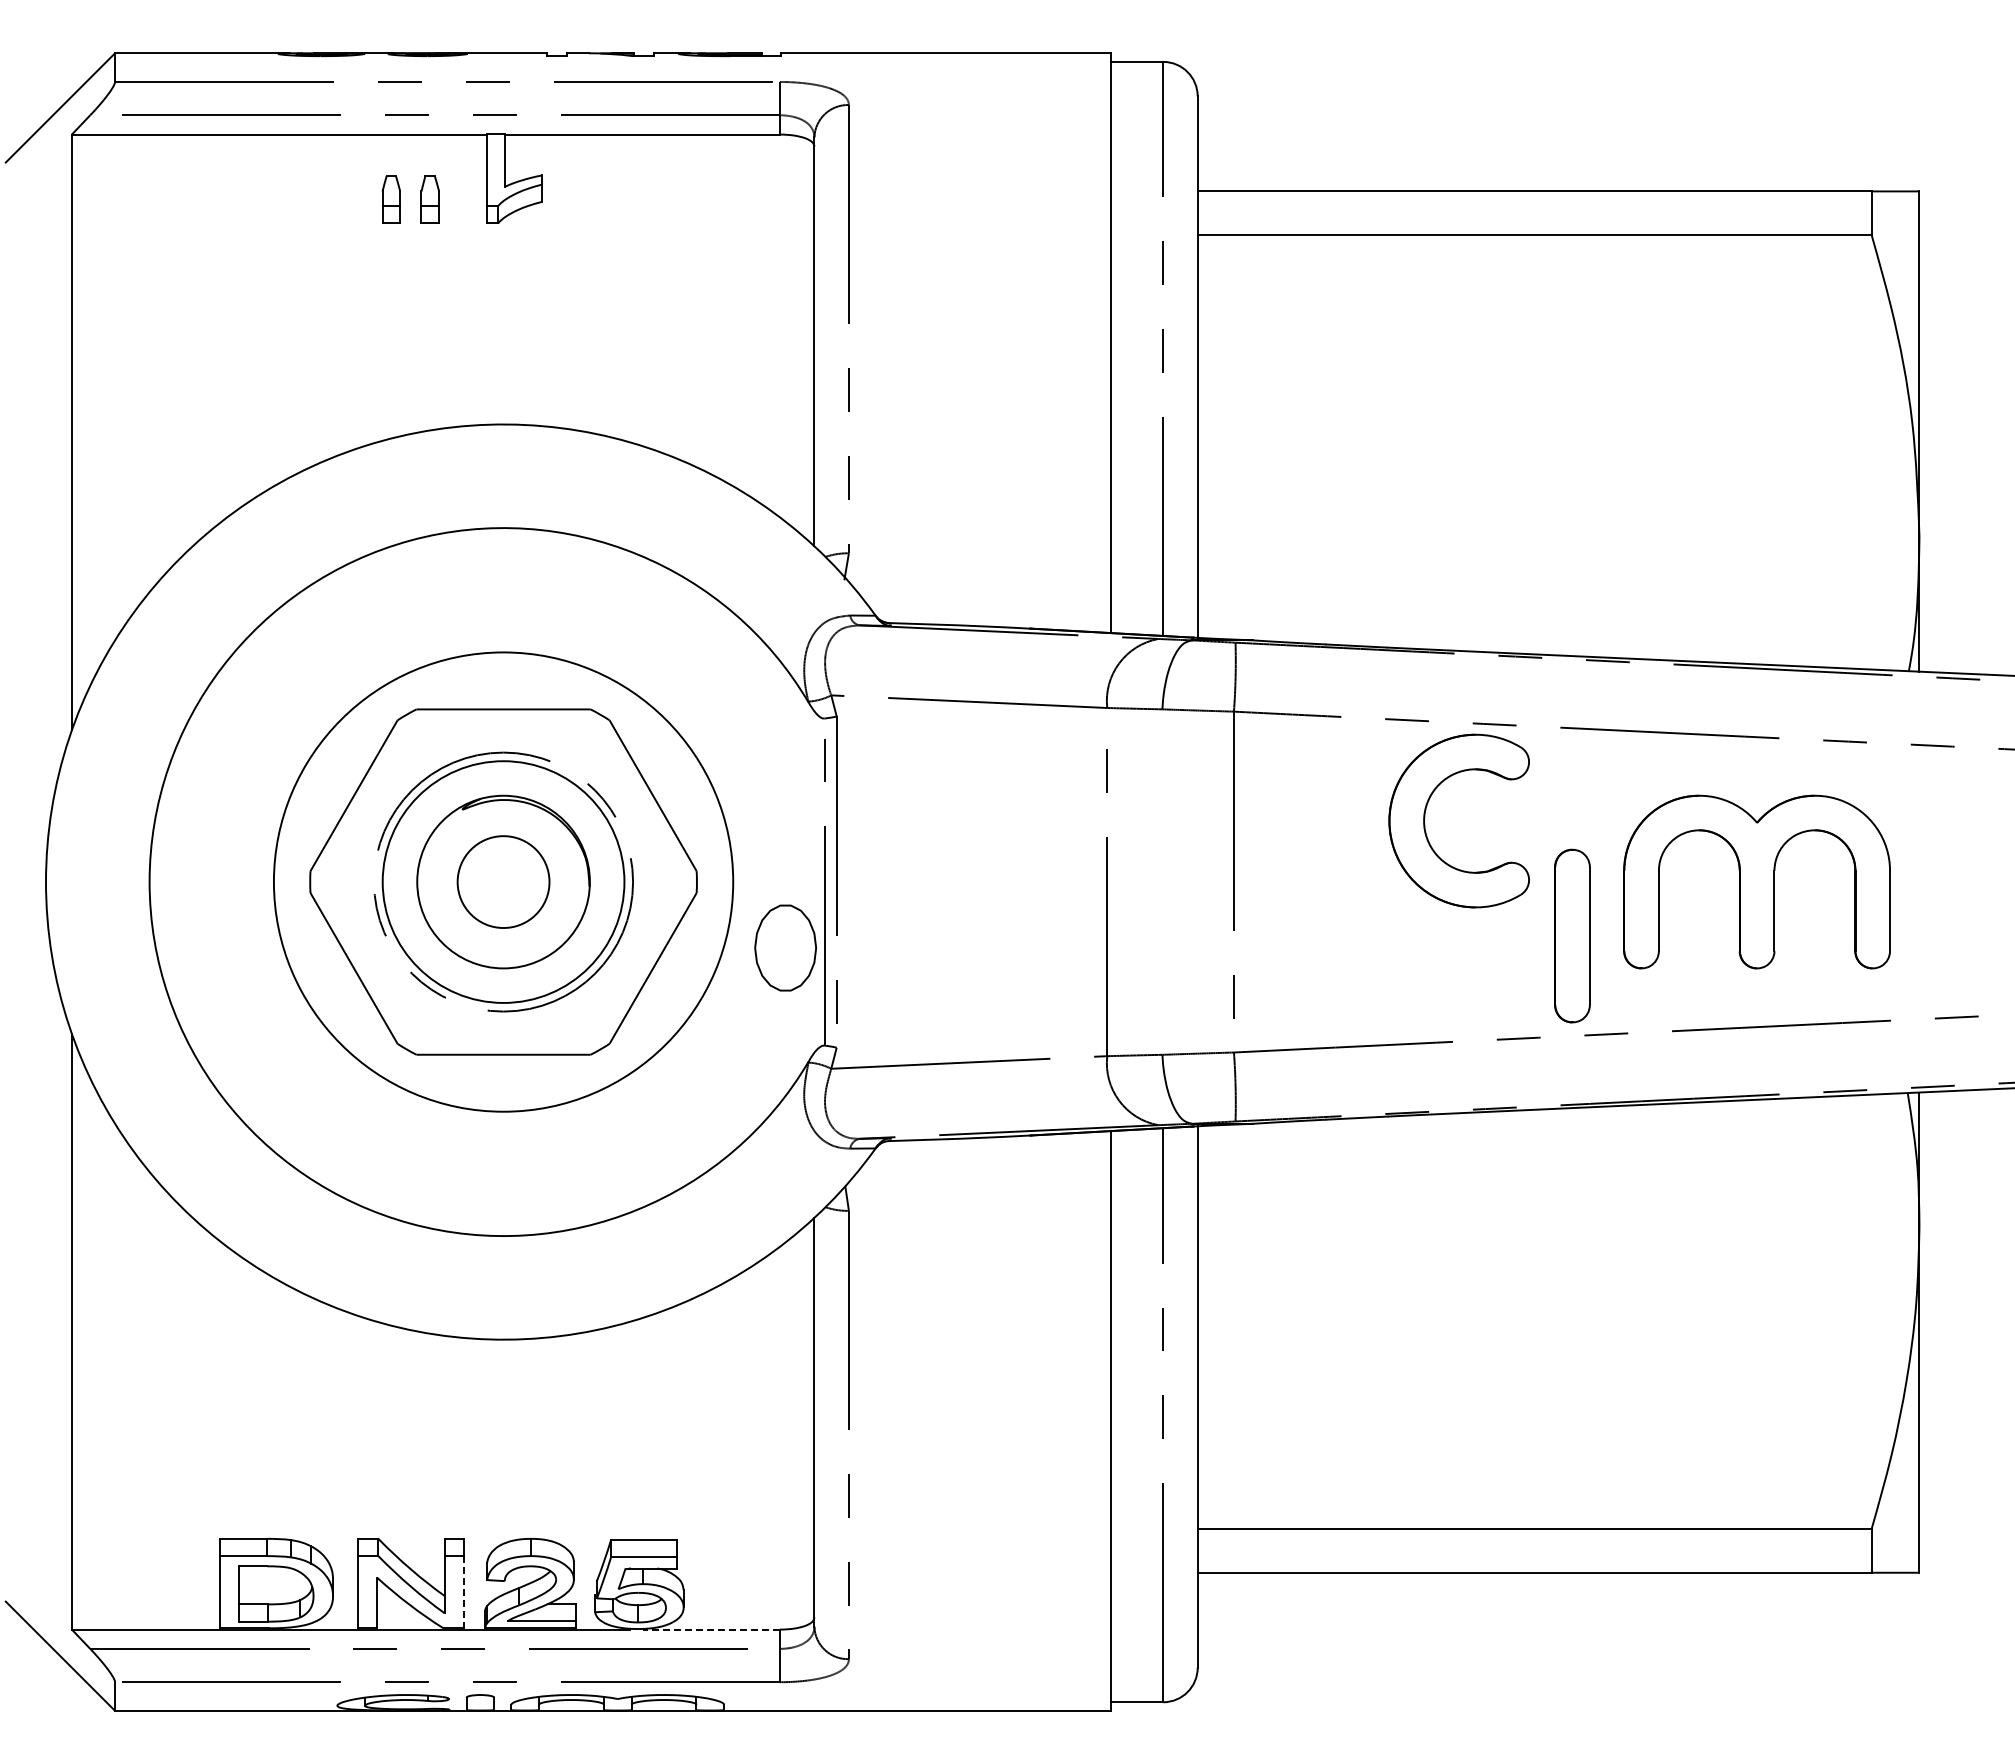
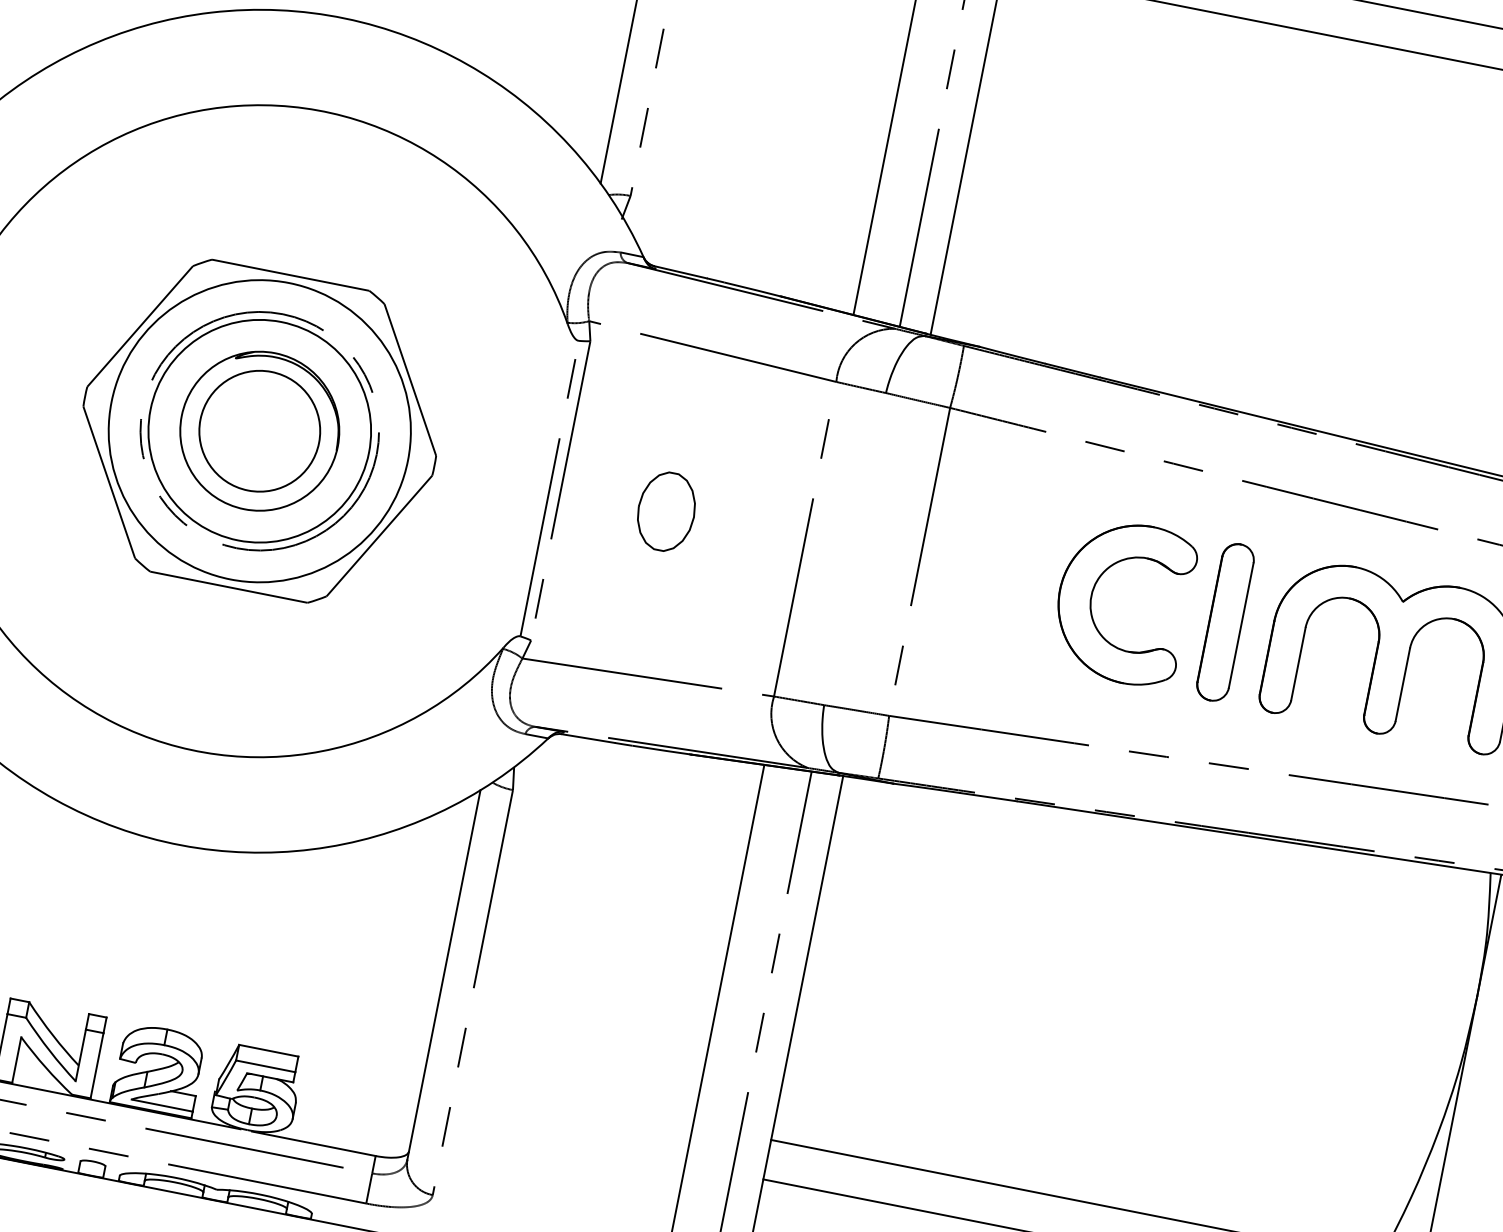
part: (1425, 817) -> (1093, 592), moved
circle: (503, 881) -> (259, 430), size x1.43
circle: (503, 882) -> (259, 431), size x0.71
part: (1572, 935) -> (1225, 621), moved
part: (785, 947) -> (666, 511), moved
line: (464, 1592) -> (97, 1066), dashed -> solid
line: (710, 1629) -> (313, 1143), dashed -> solid

